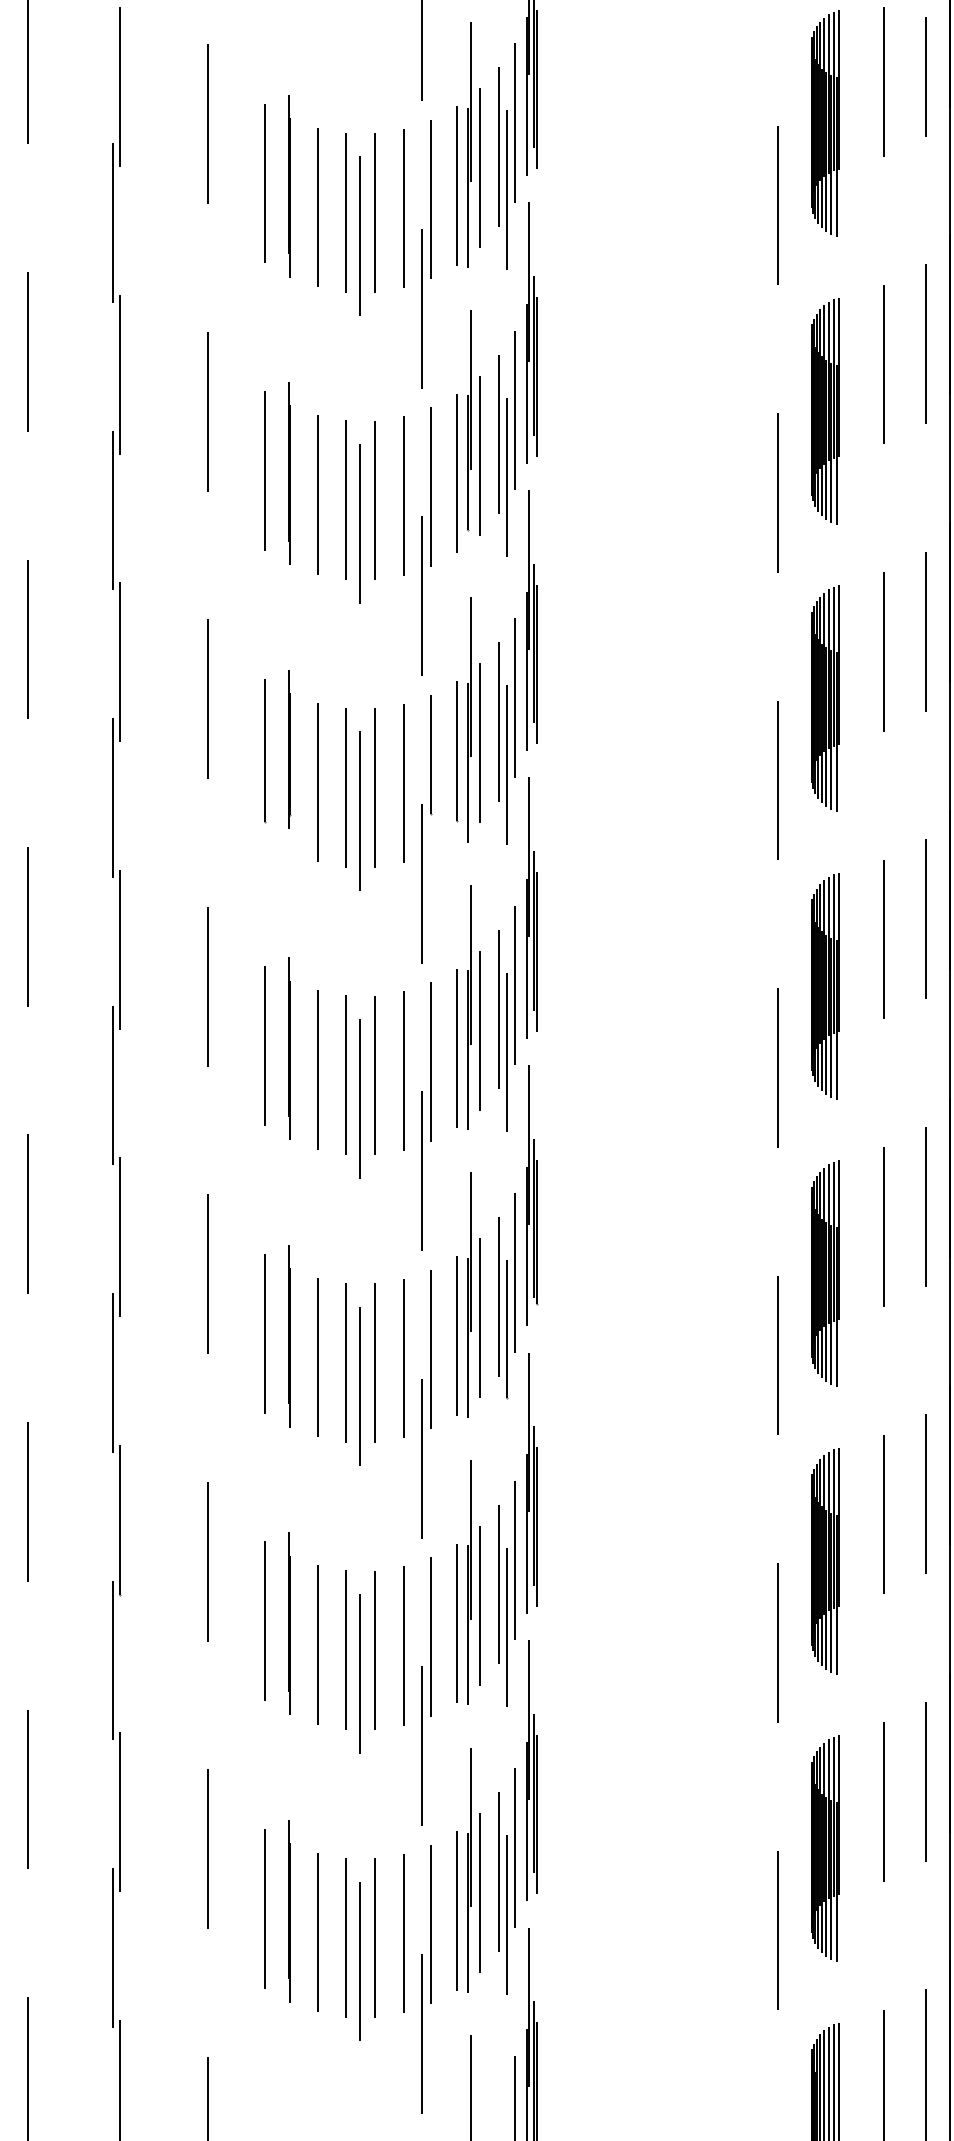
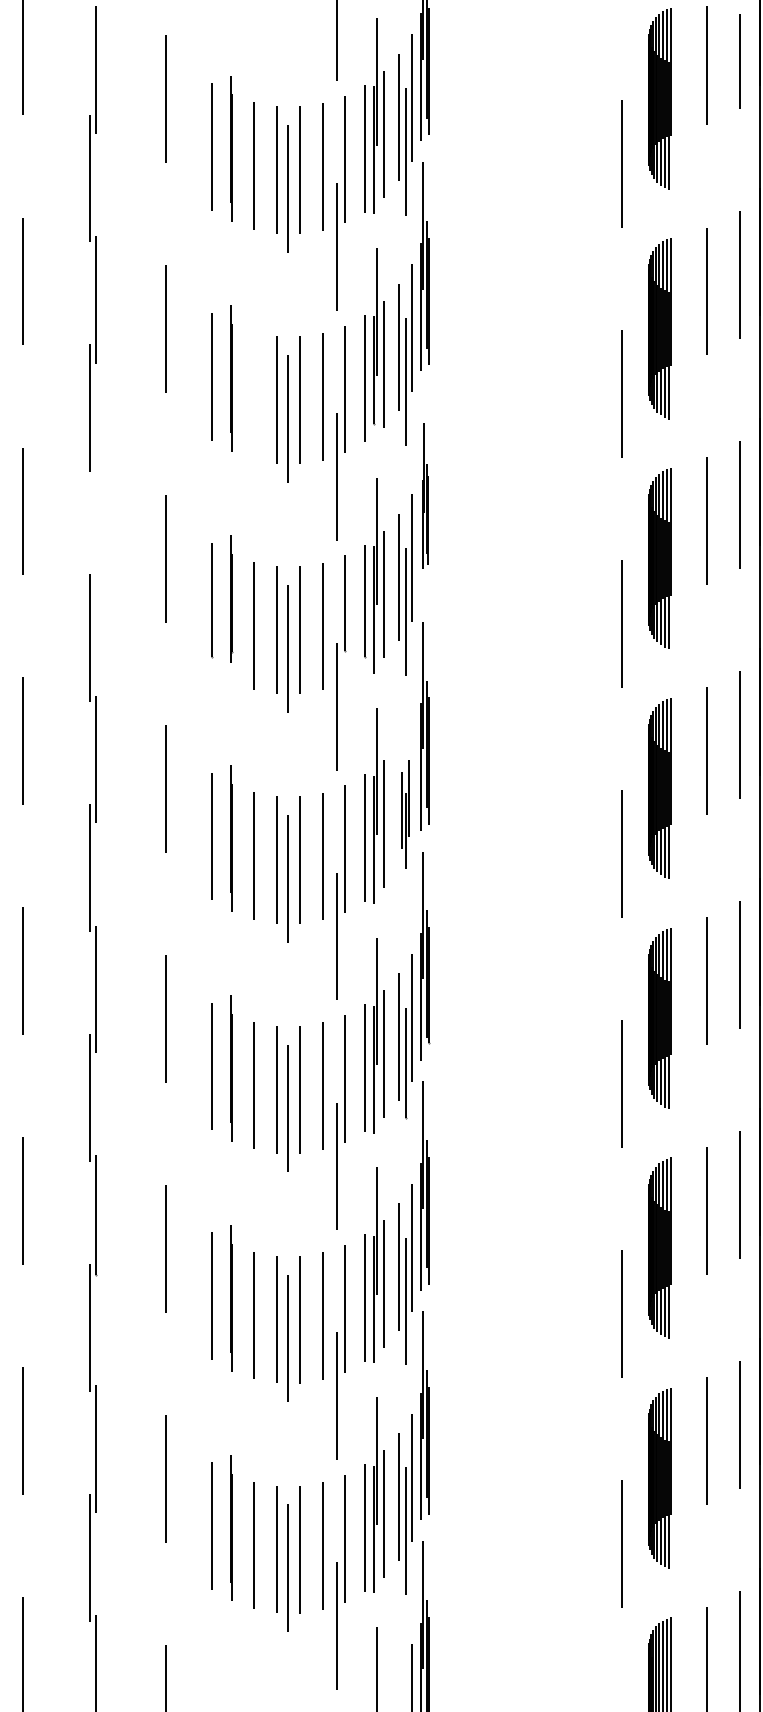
line: (317, 494) -> (253, 395), removed
part: (531, 620) -> (425, 496), size x0.7
line: (120, 662) -> (96, 529), removed
part: (506, 1018) -> (405, 814), size x0.6

